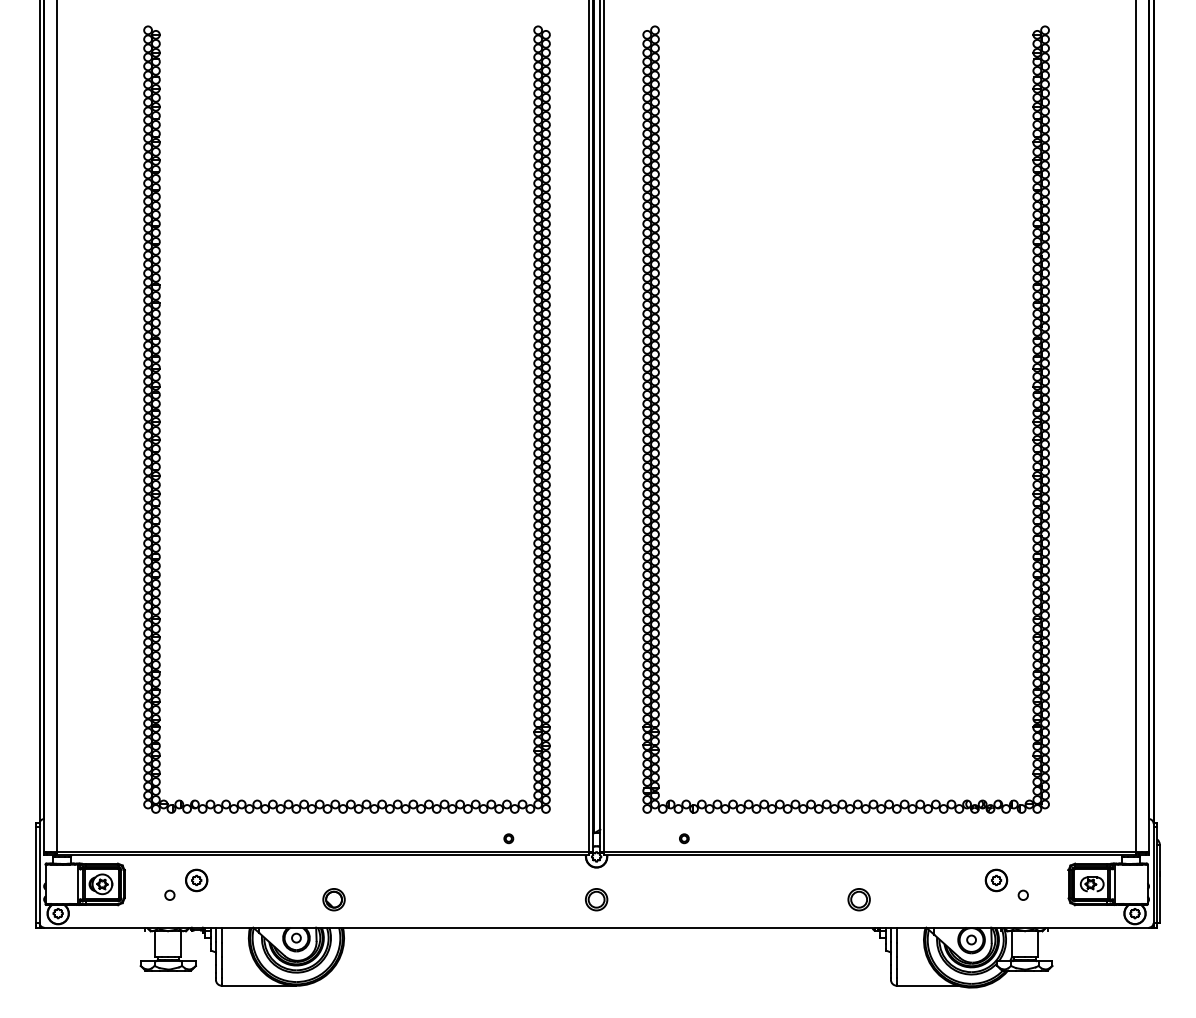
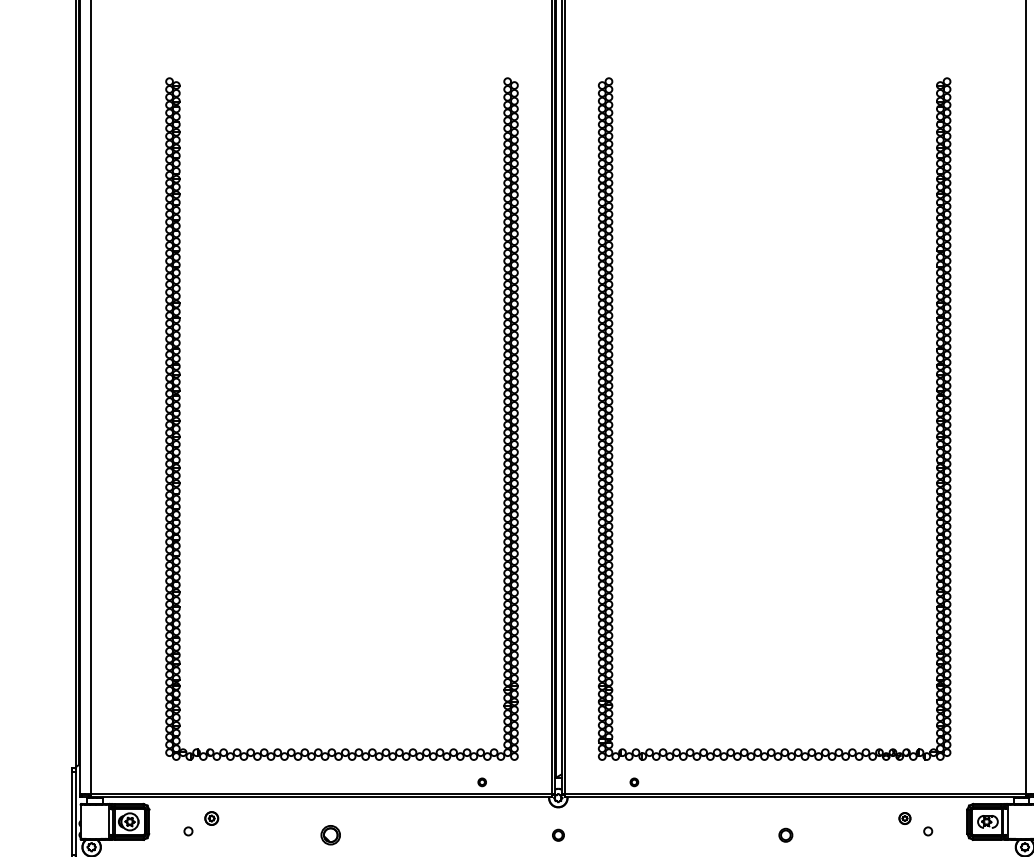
part: (196, 880) -> (211, 818), size x0.7
part: (996, 880) -> (904, 818), size x0.6
part: (596, 899) -> (558, 835), size x0.6
part: (858, 899) -> (785, 835), size x0.7

